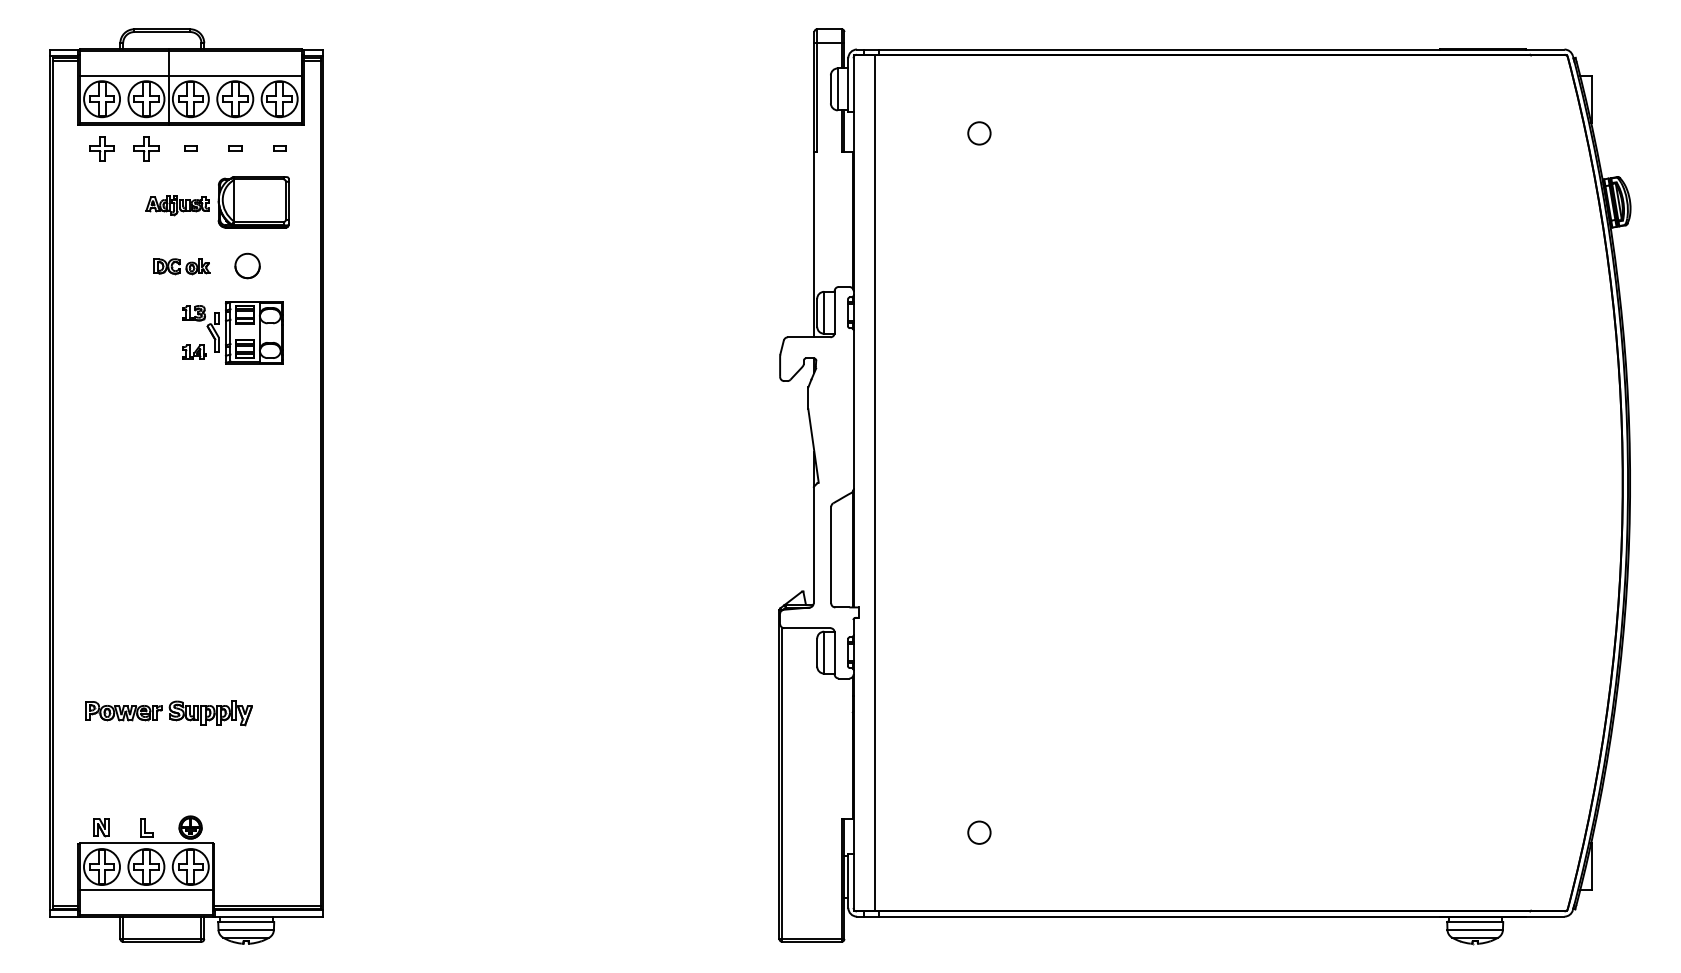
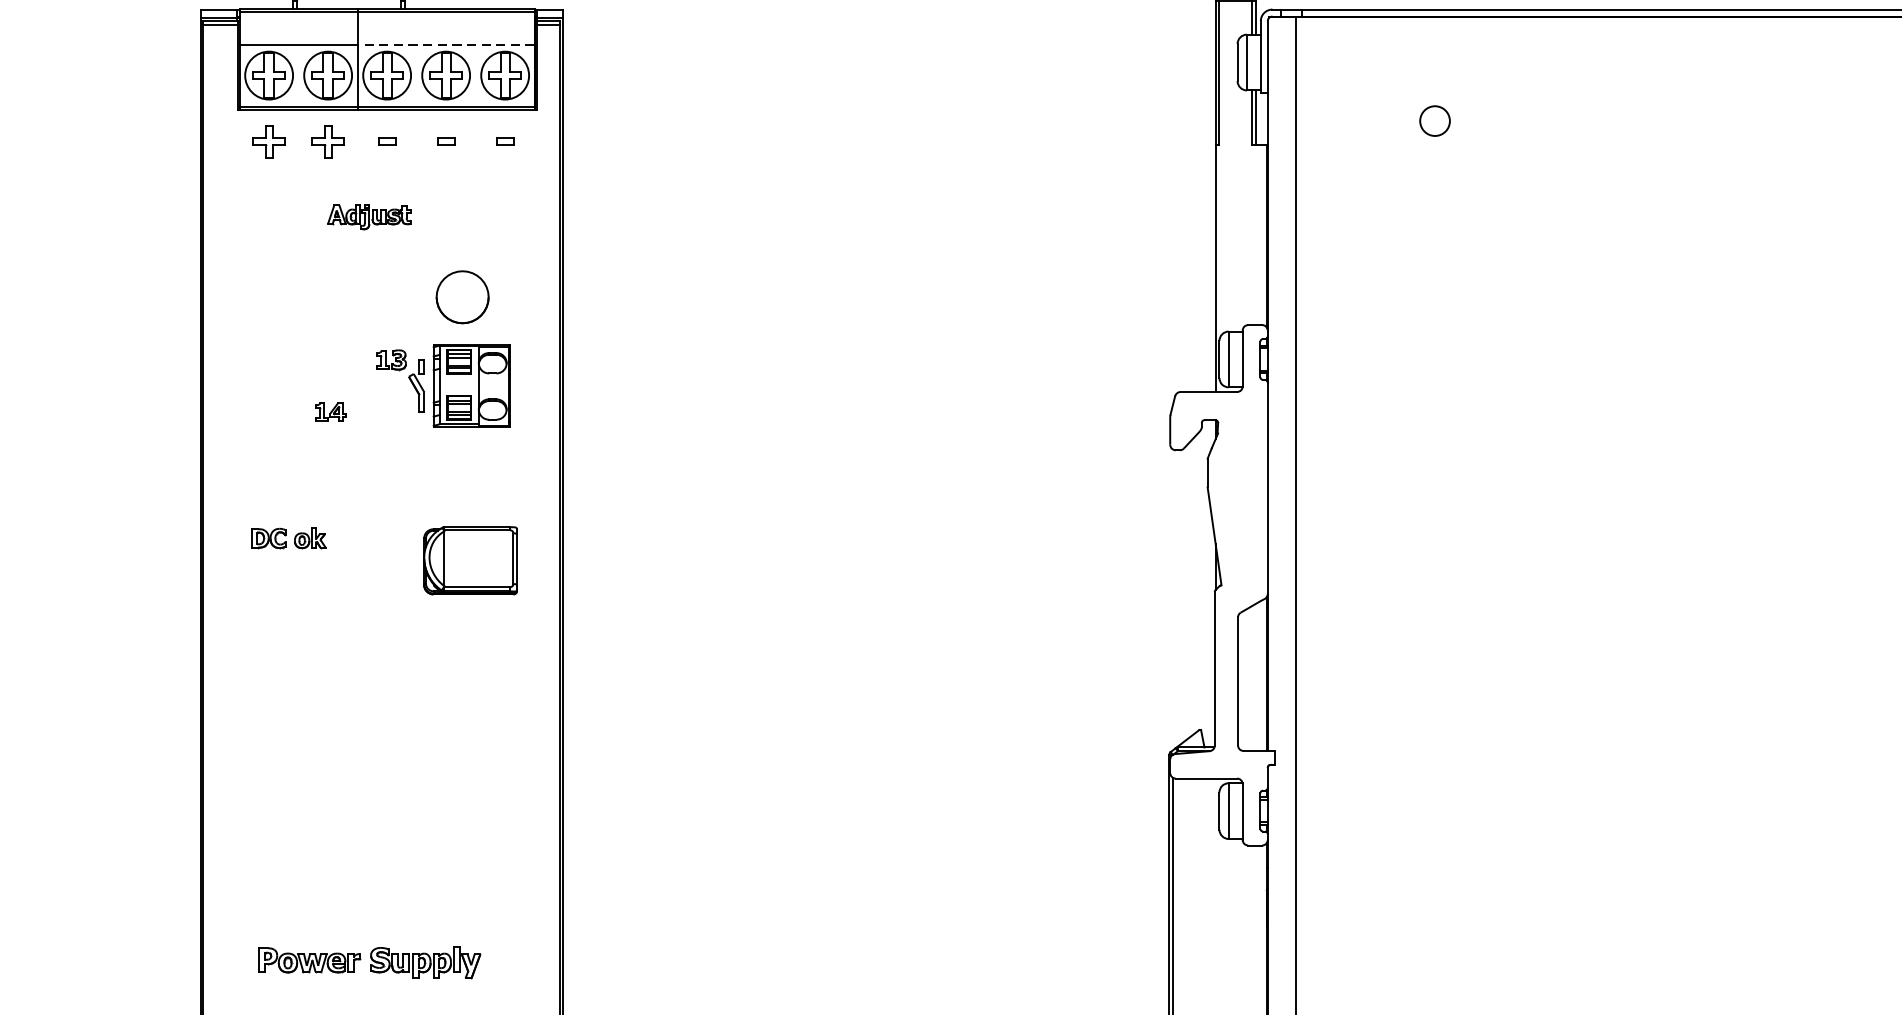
line: (235, 76) -> (446, 45), solid -> dashed
part: (253, 202) -> (470, 561), moved
part: (247, 265) -> (462, 296), size x1.6
part: (181, 266) -> (288, 538), moved
part: (194, 351) -> (330, 410), moved
part: (168, 713) -> (369, 963), moved

